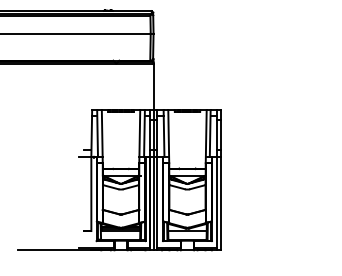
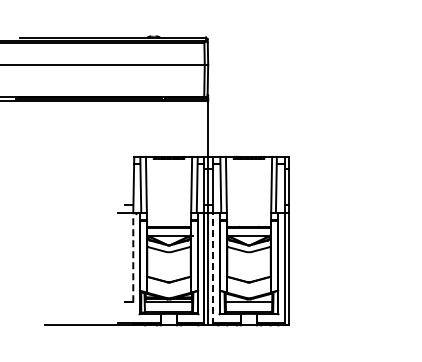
line: (91, 193) -> (133, 257), solid -> dashed
line: (157, 203) -> (212, 268), solid -> dashed

